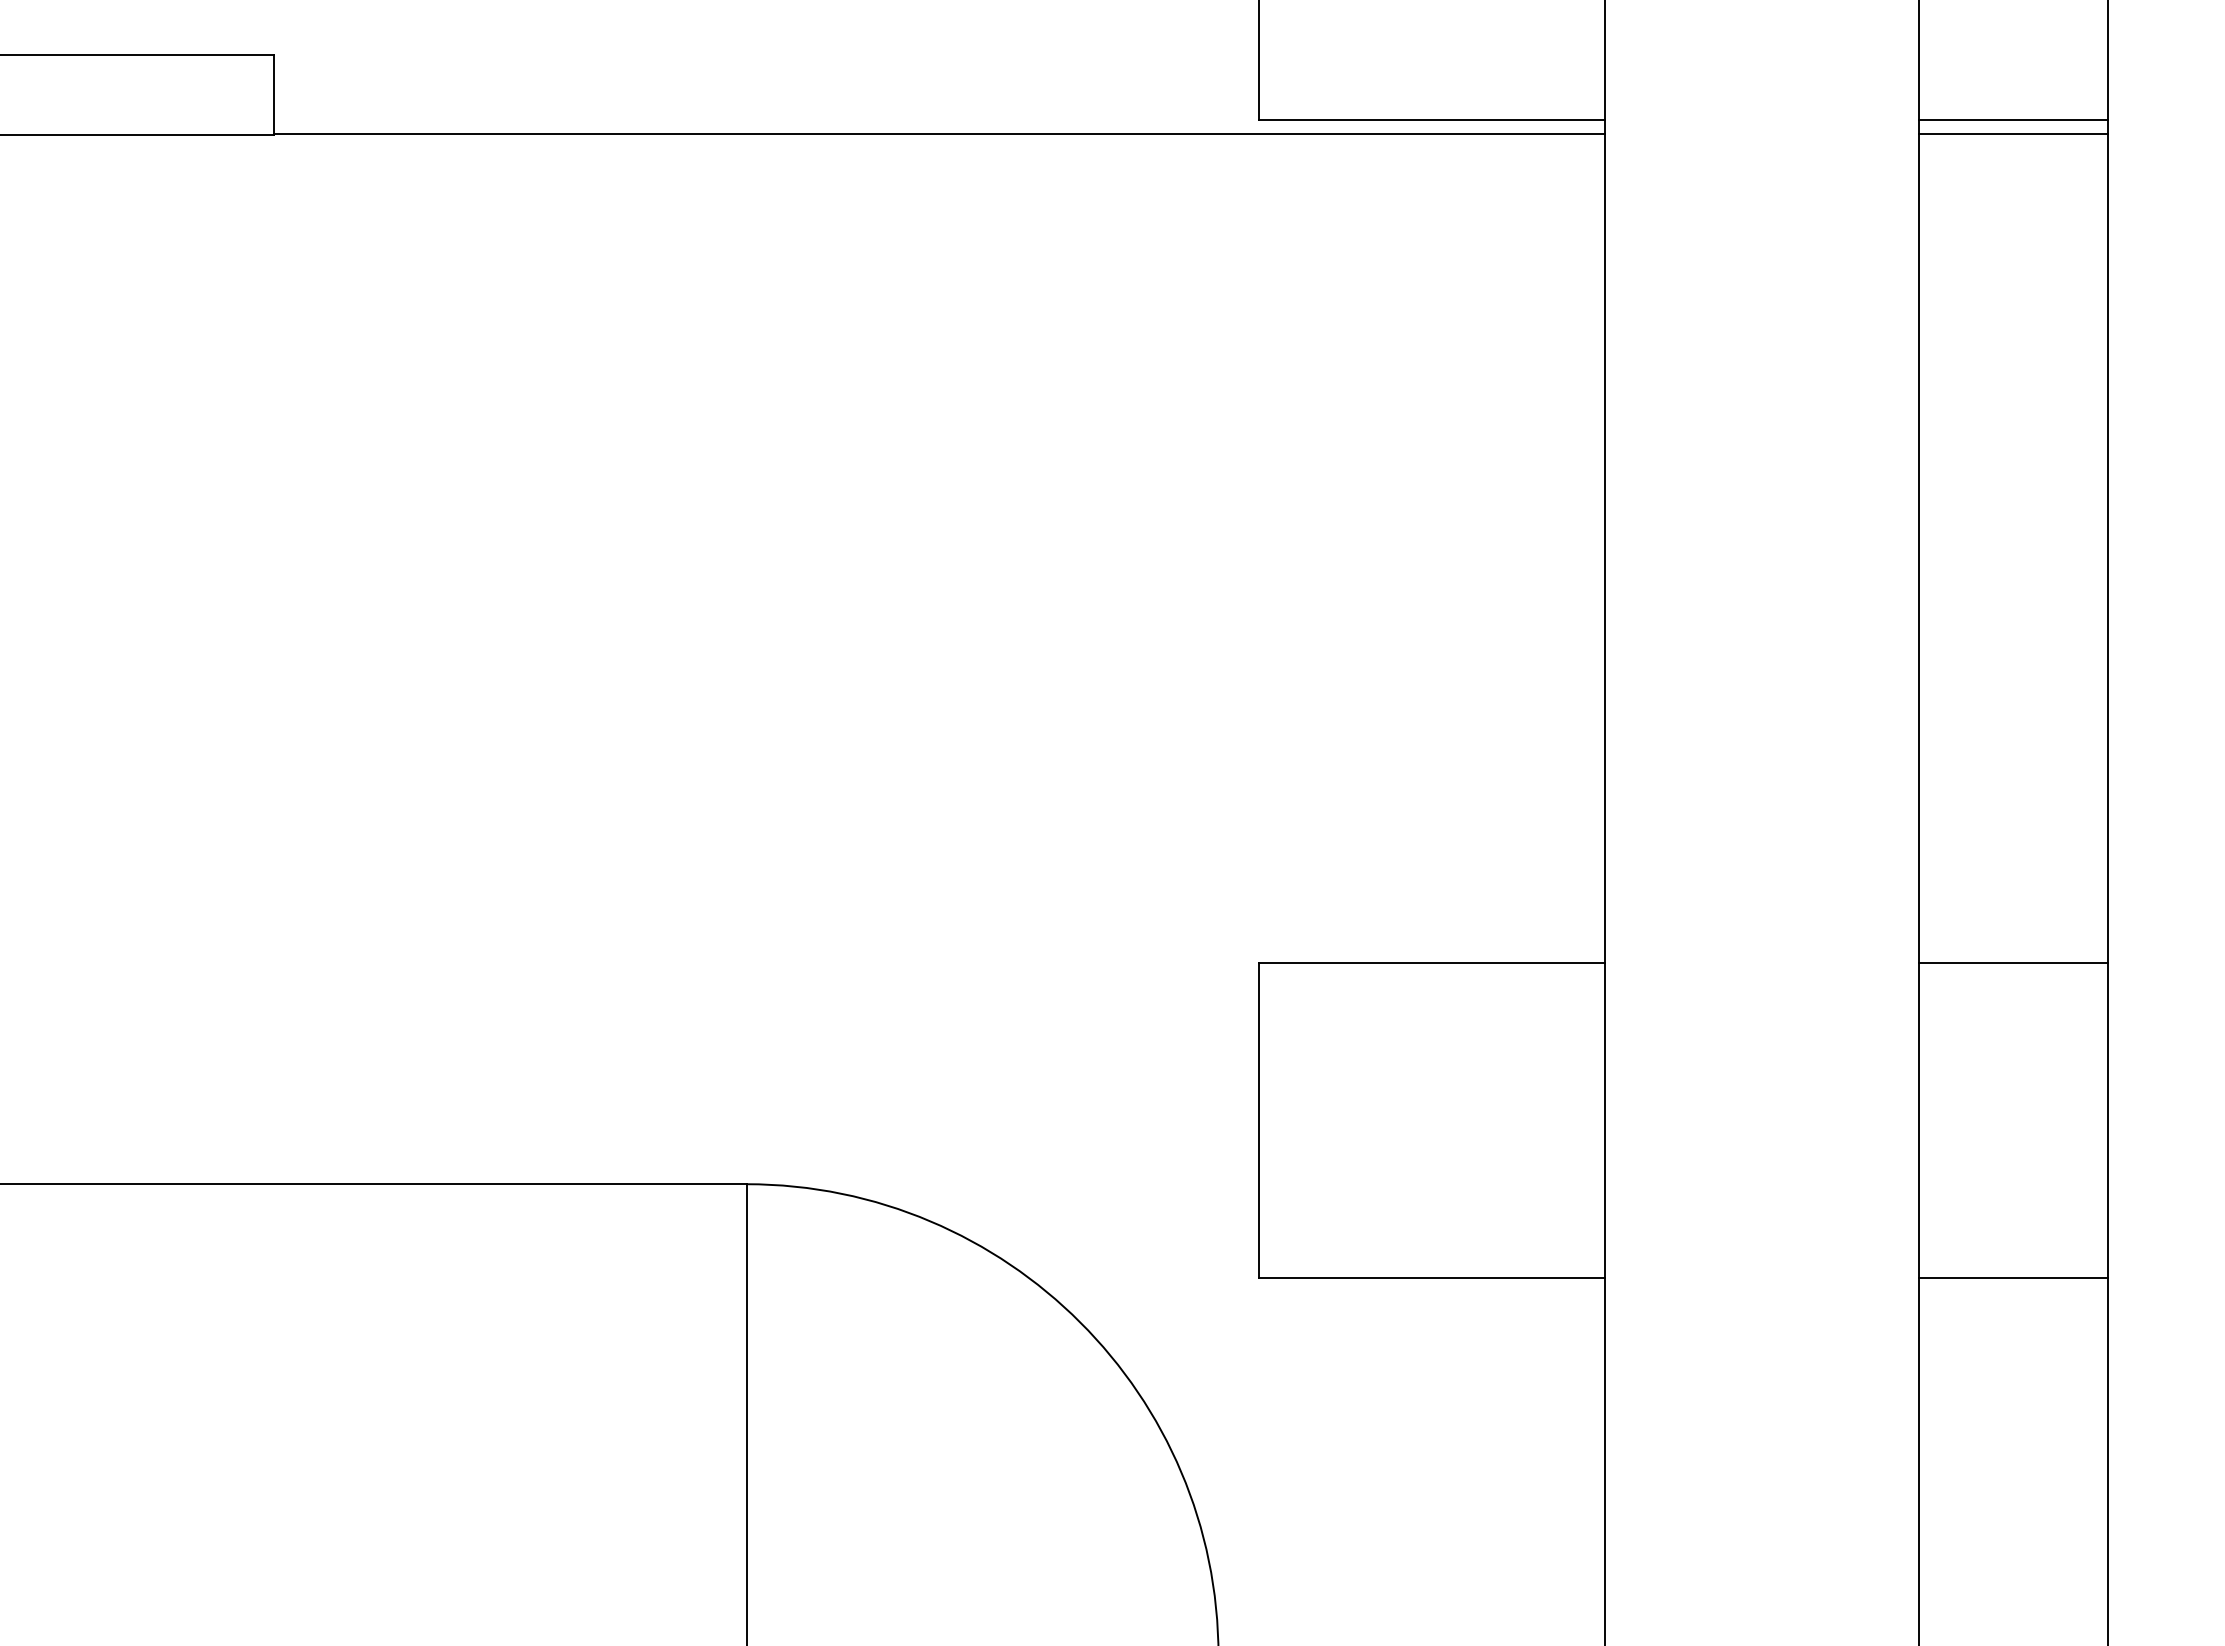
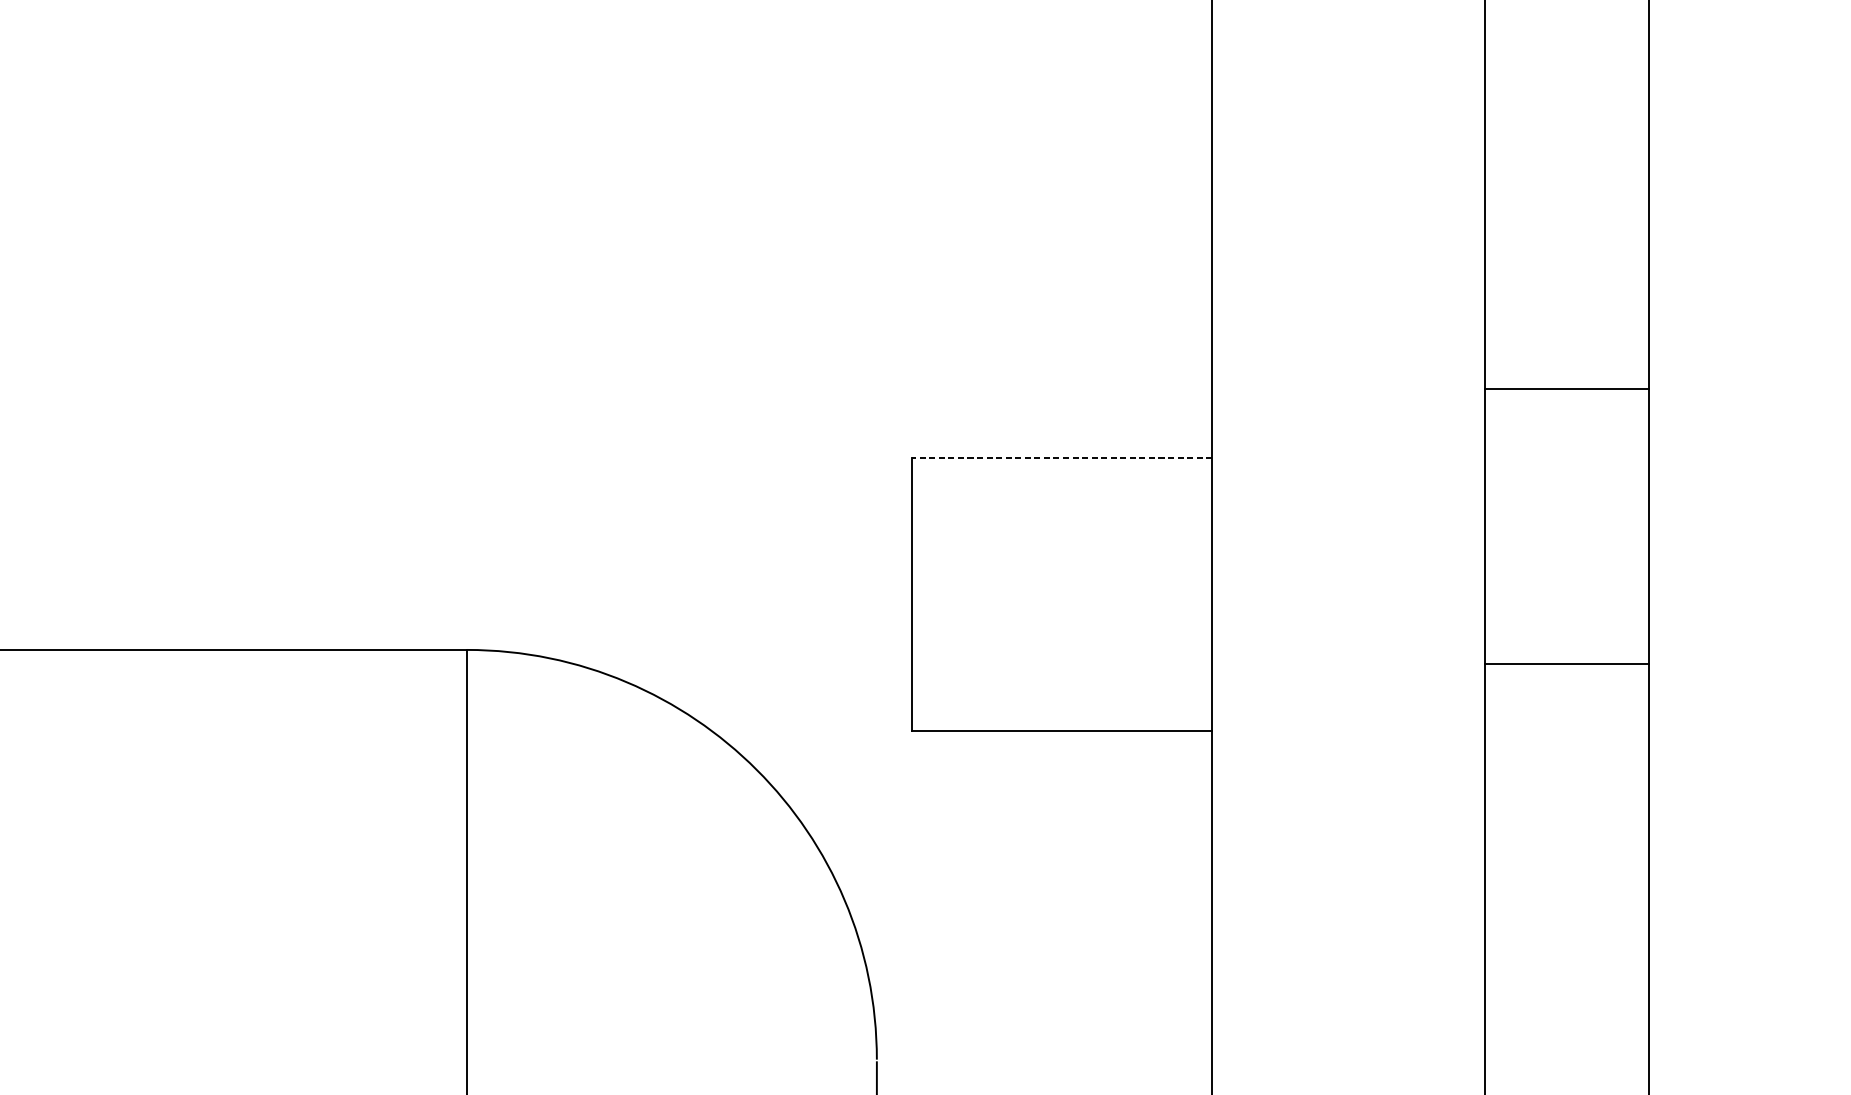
line: (1431, 963) -> (1061, 458), solid -> dashed
line: (2013, 963) -> (1567, 388), moved
line: (2013, 1277) -> (1567, 664), moved

